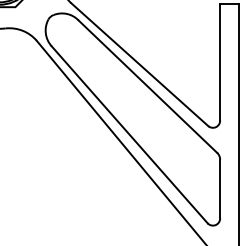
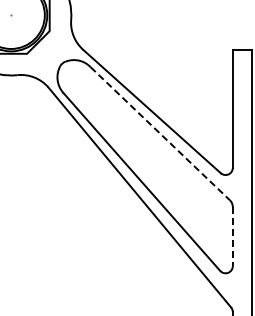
line: (148, 87) -> (160, 134), solid -> dashed
line: (219, 189) -> (232, 237), solid -> dashed

